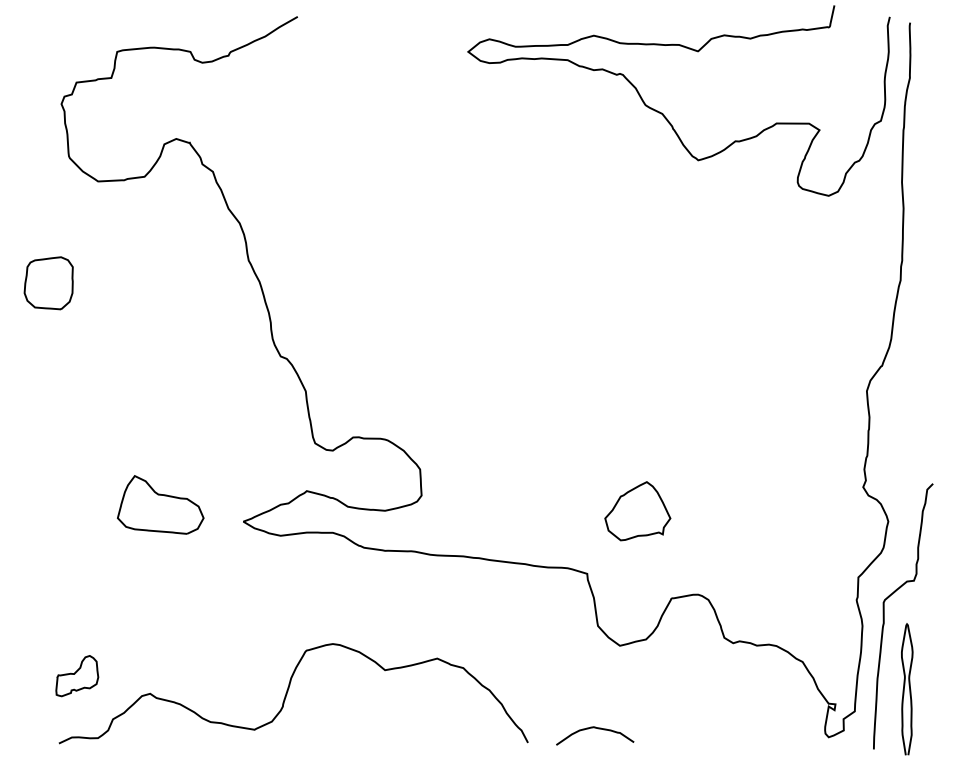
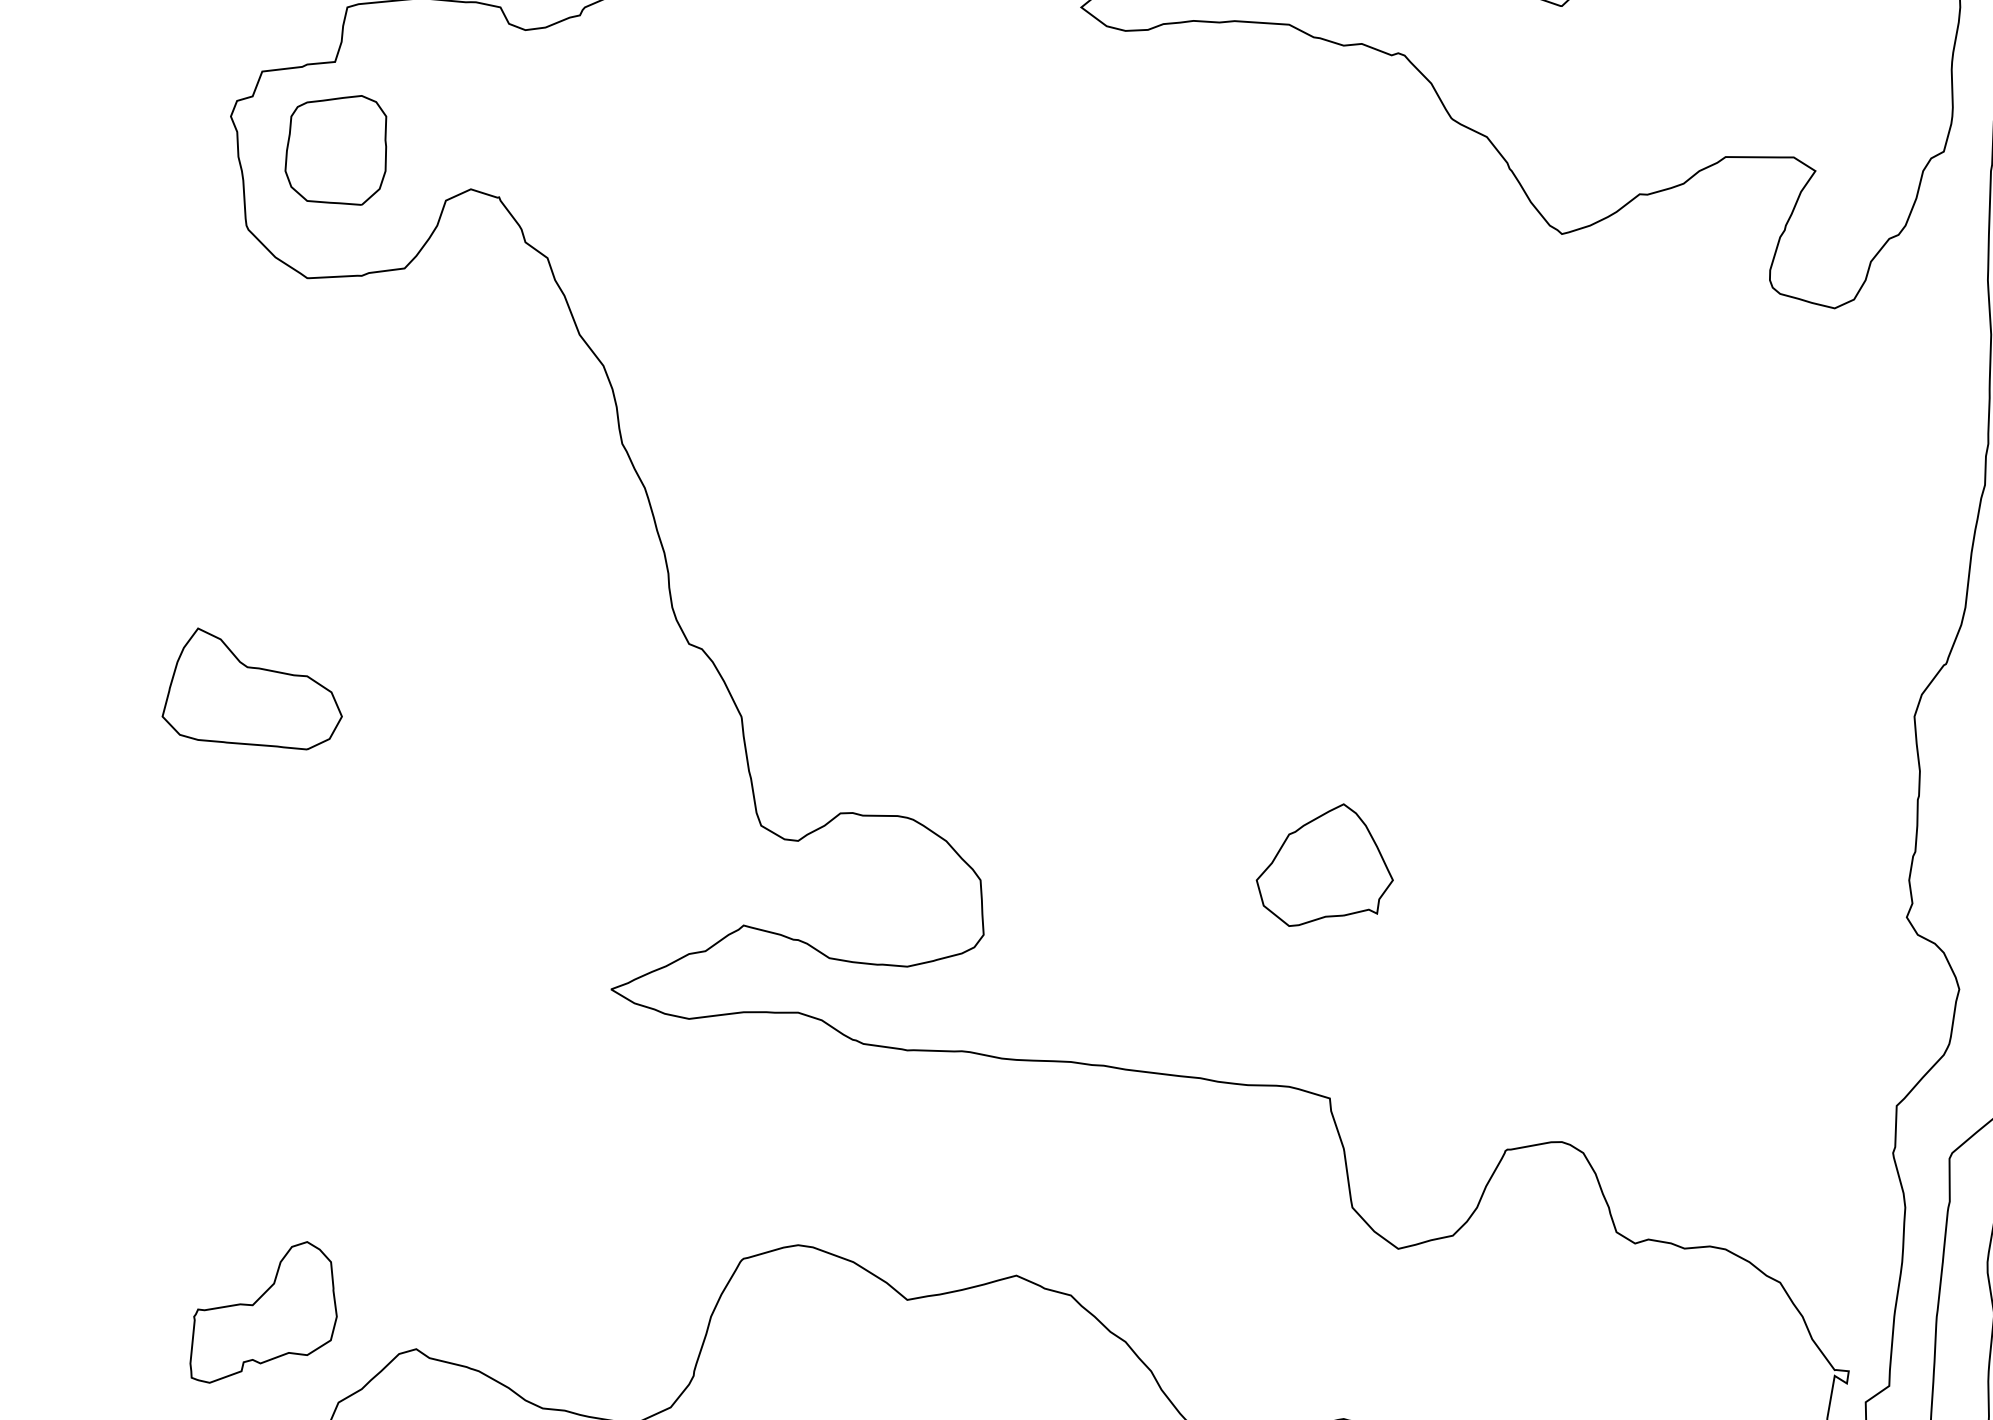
part: (48, 283) -> (335, 150), moved
part: (160, 504) -> (251, 688), moved
part: (637, 511) -> (1324, 865), moved
part: (77, 675) -> (264, 1310), size x1.67

